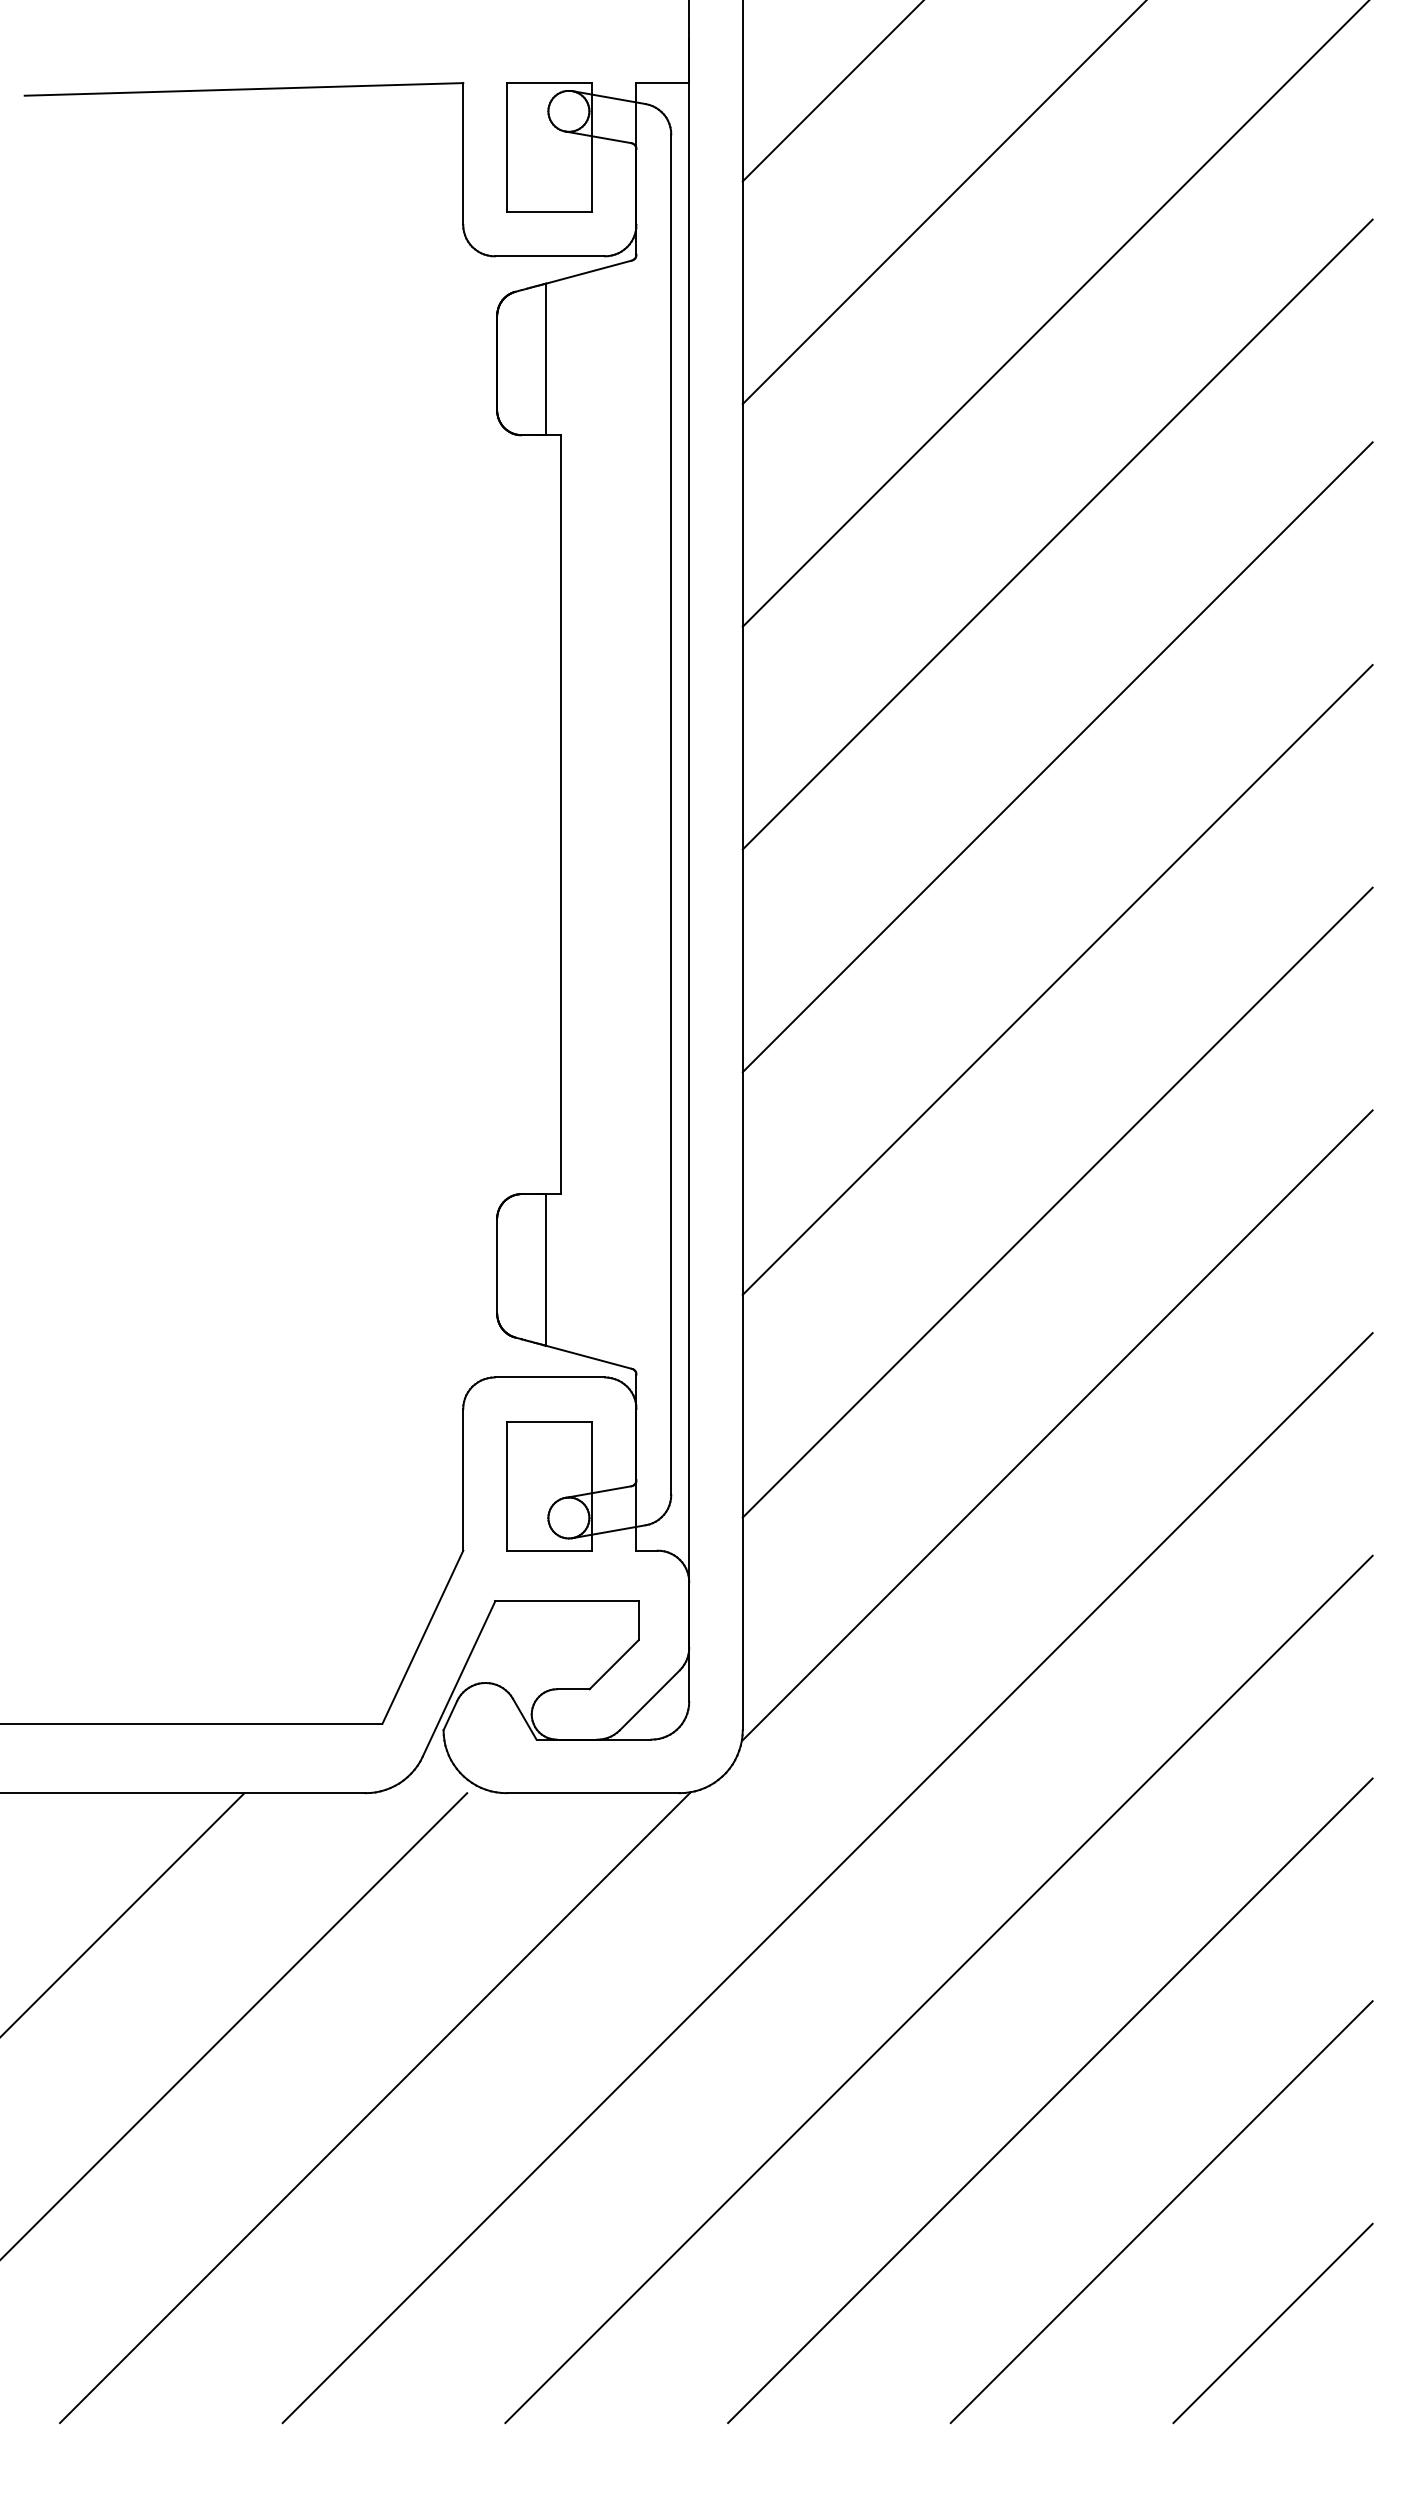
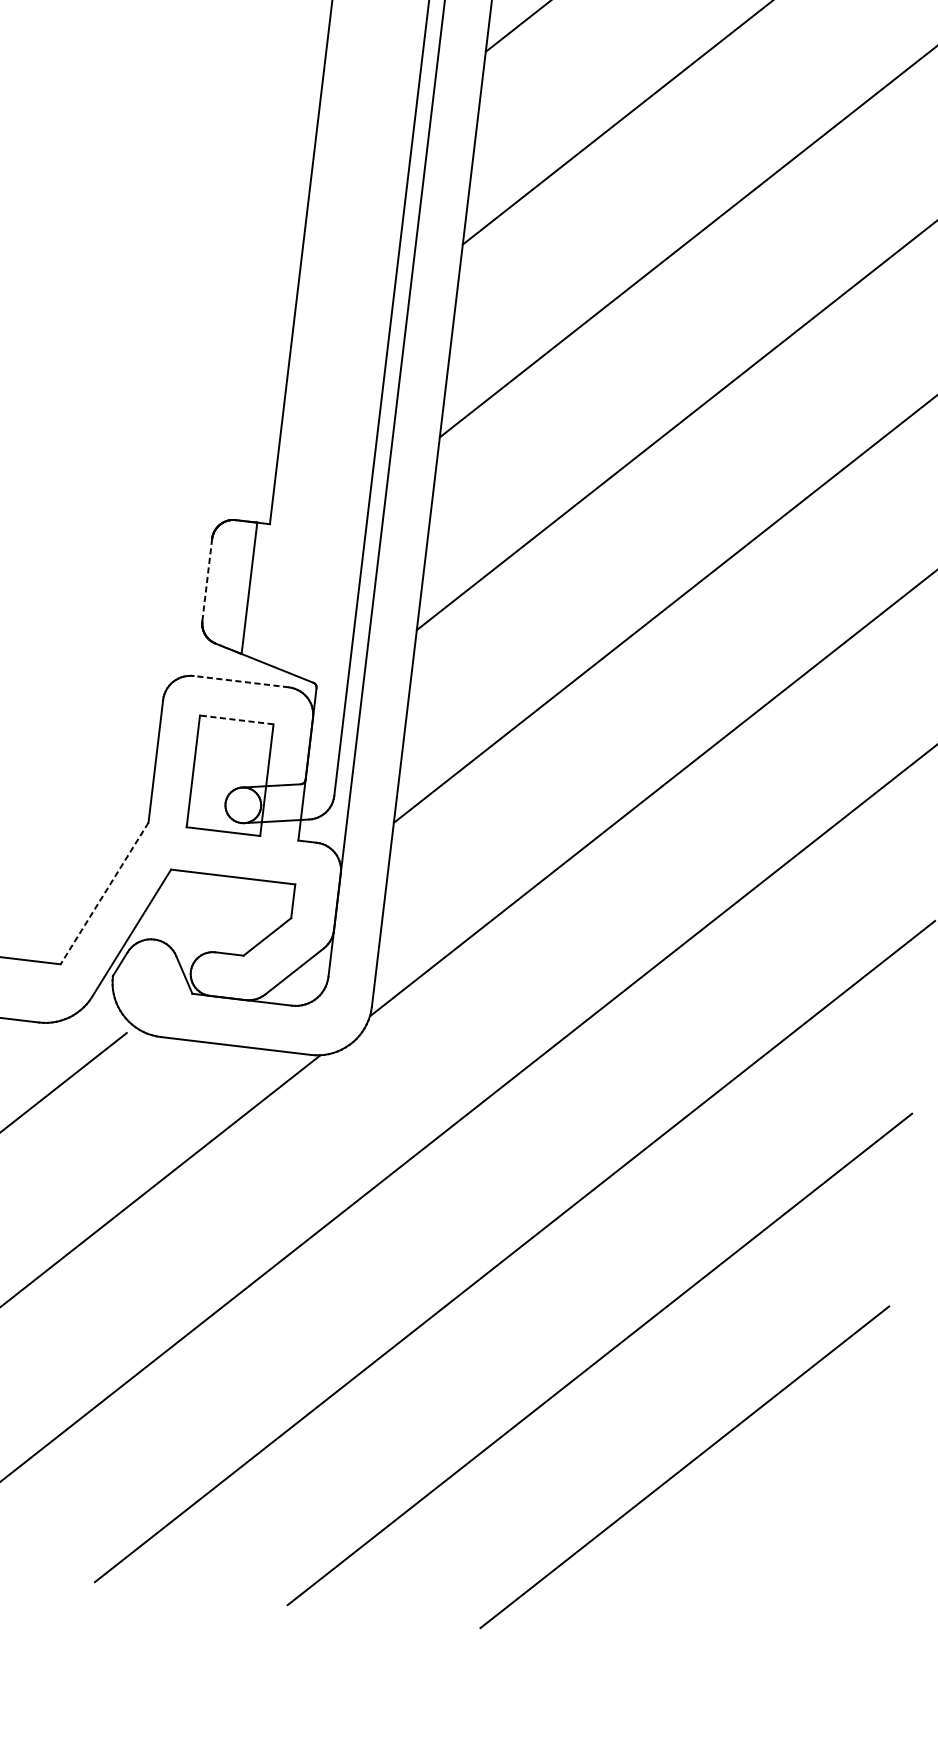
line: (497, 1266) -> (207, 580), solid -> dashed
line: (549, 1377) -> (241, 681), solid -> dashed
line: (549, 1421) -> (236, 719), solid -> dashed
line: (422, 1637) -> (104, 893), solid -> dashed
line: (1272, 2323) -> (769, 1575), removed

